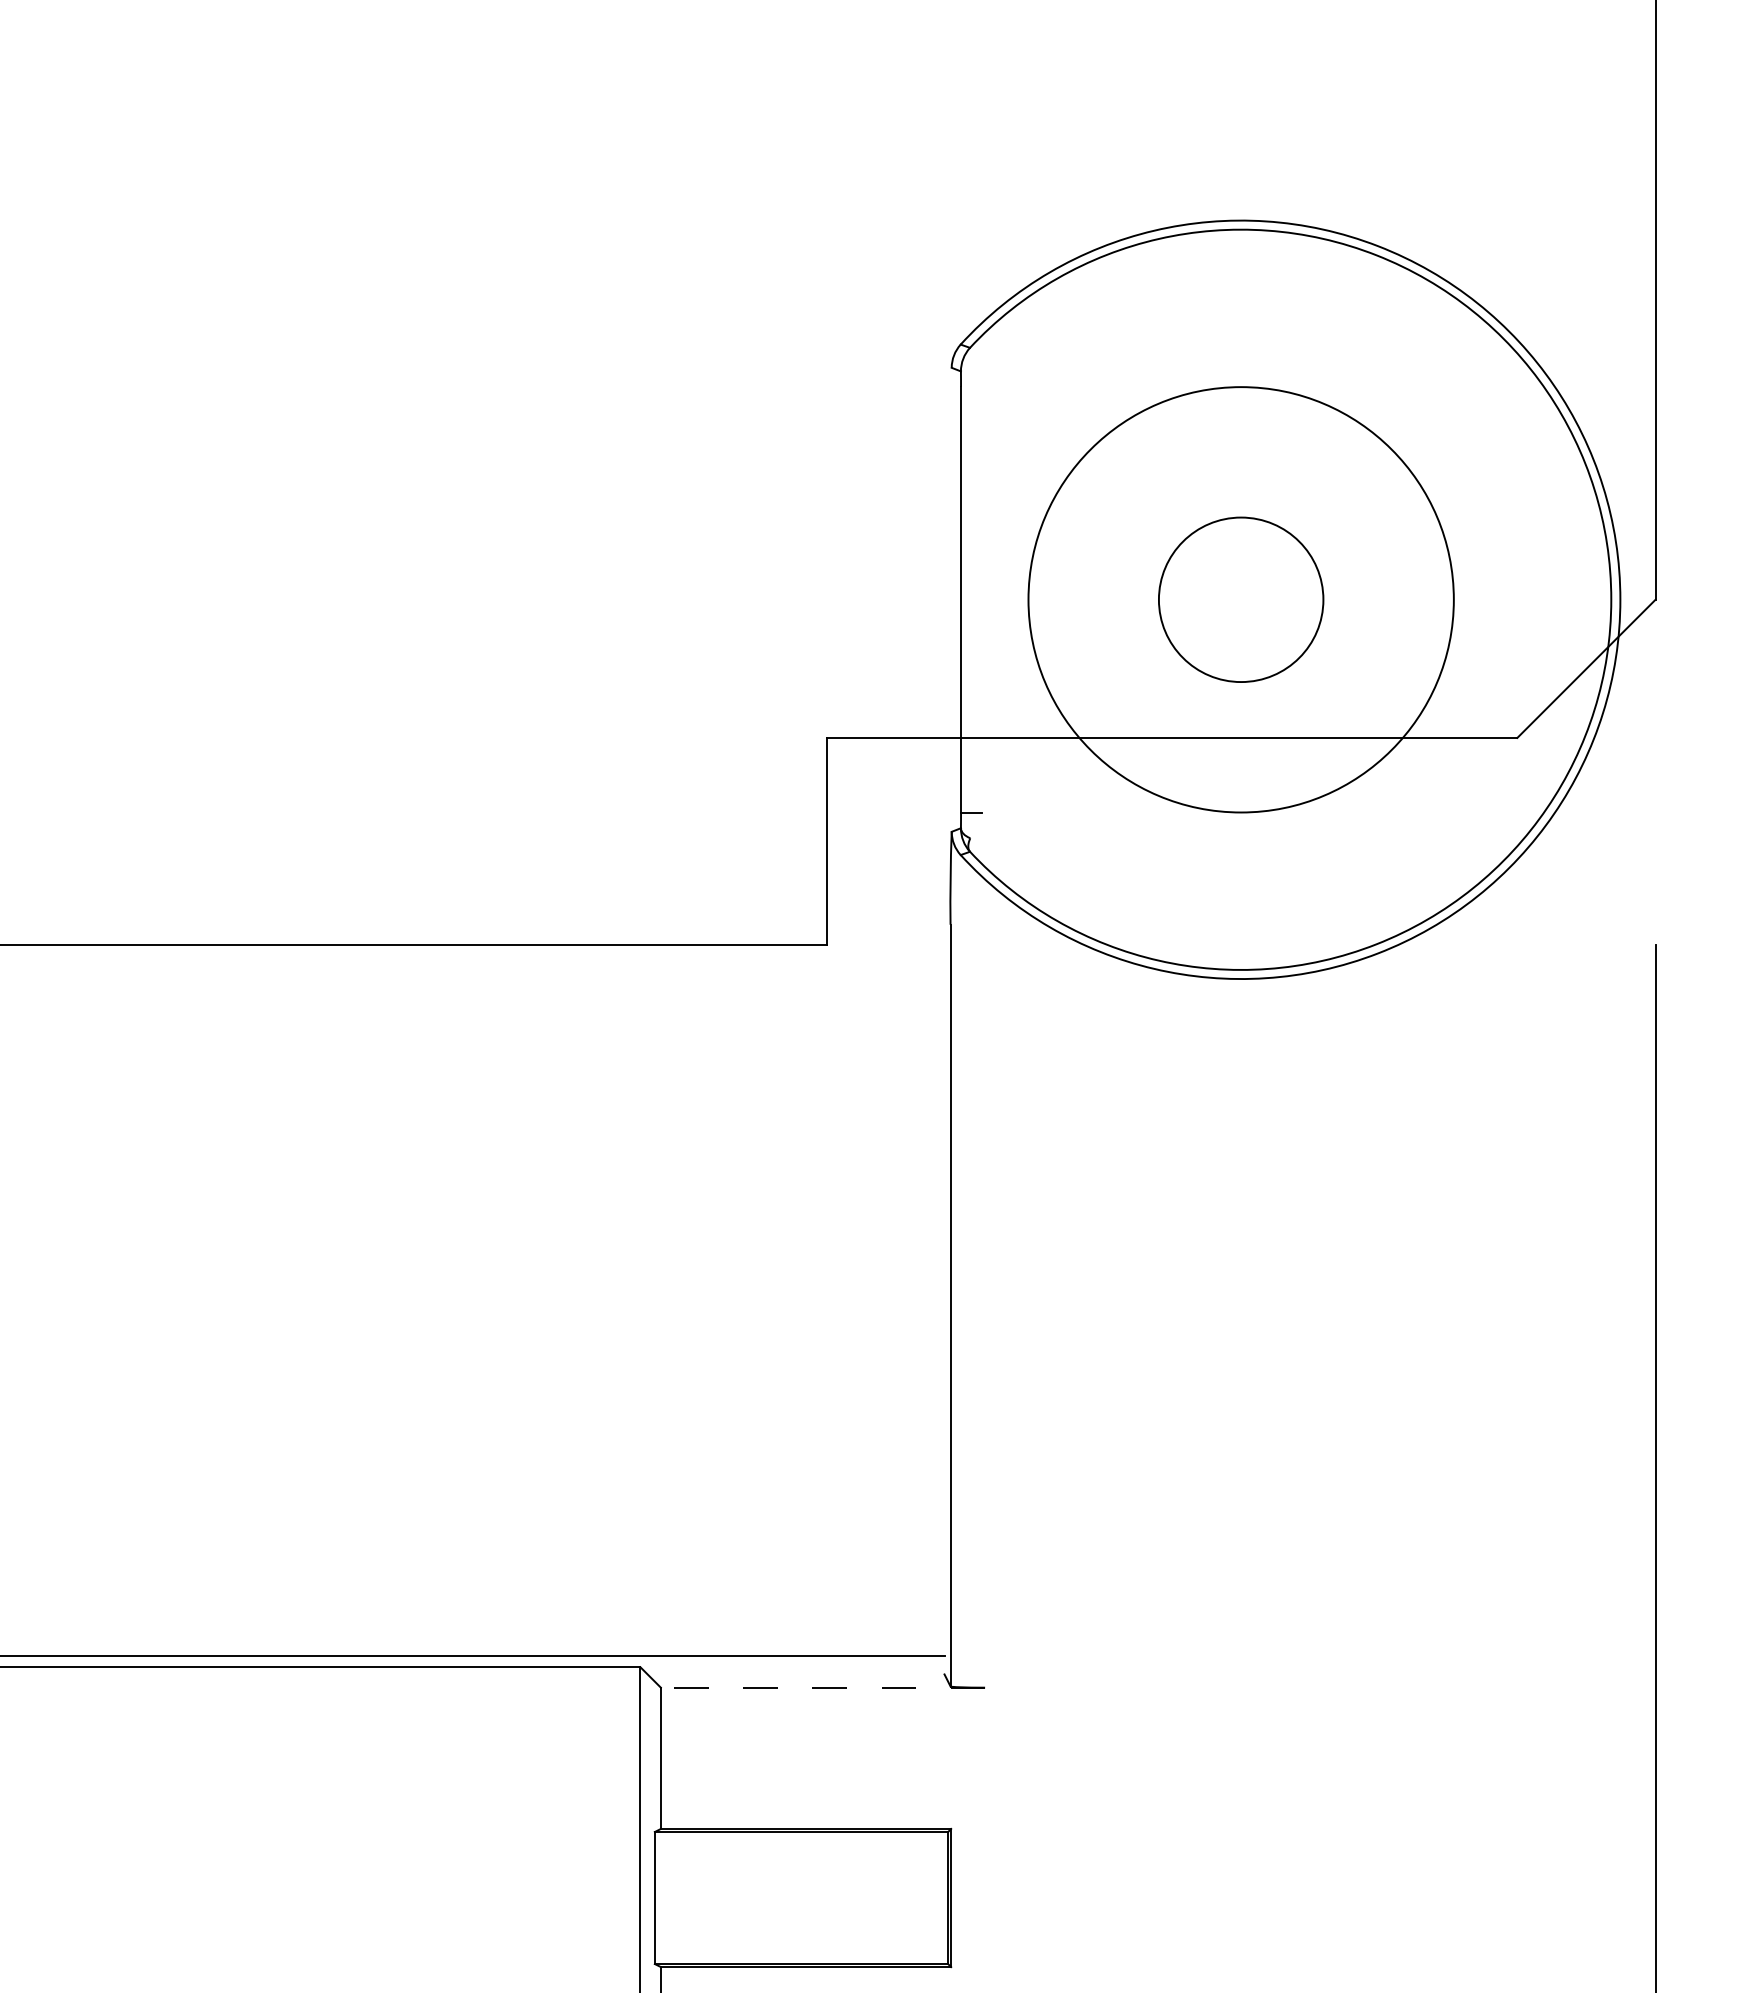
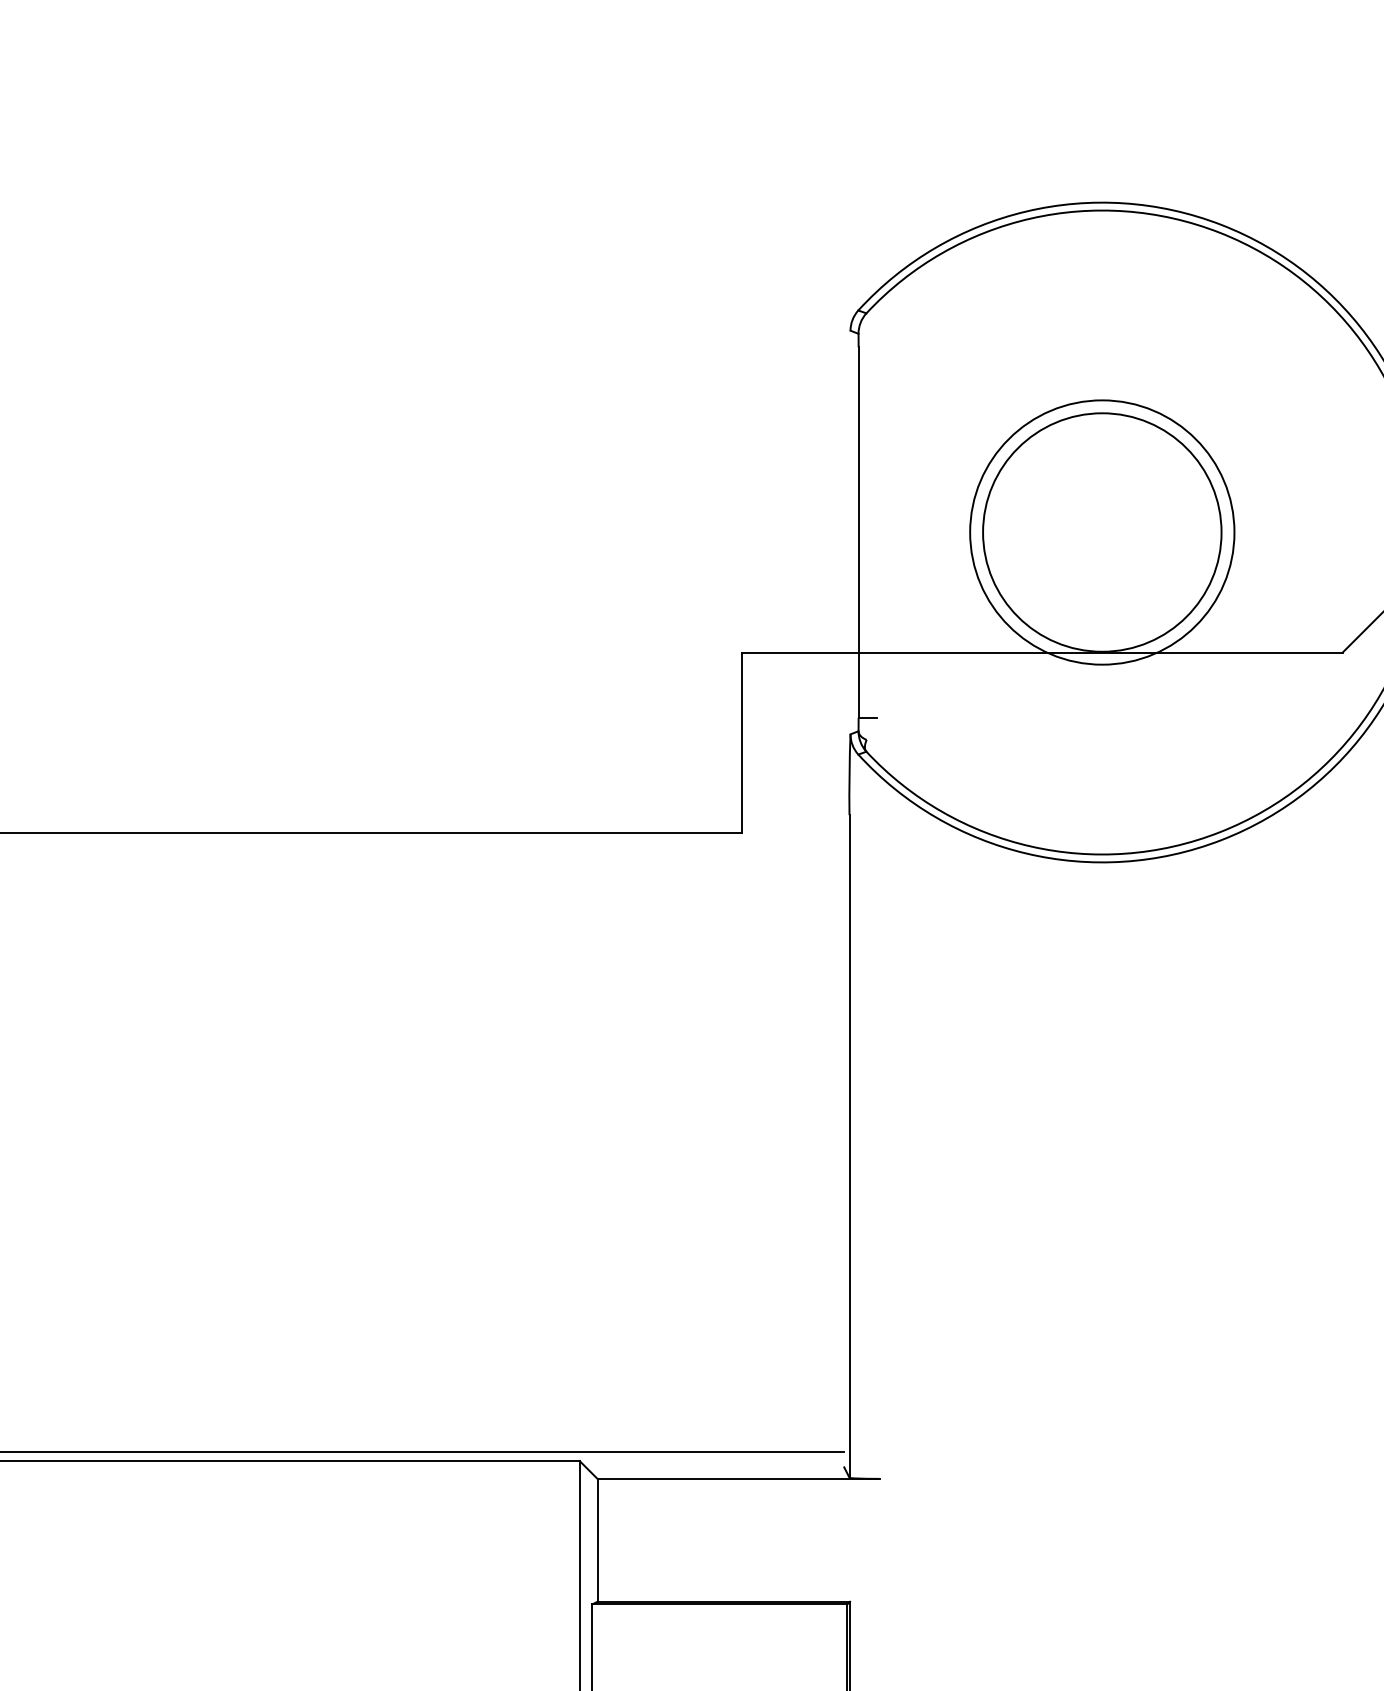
circle: (1241, 599) -> (1102, 532), size x0.71
circle: (1241, 599) -> (1102, 532), size x1.67
line: (822, 1687) -> (738, 1478), dashed -> solid

